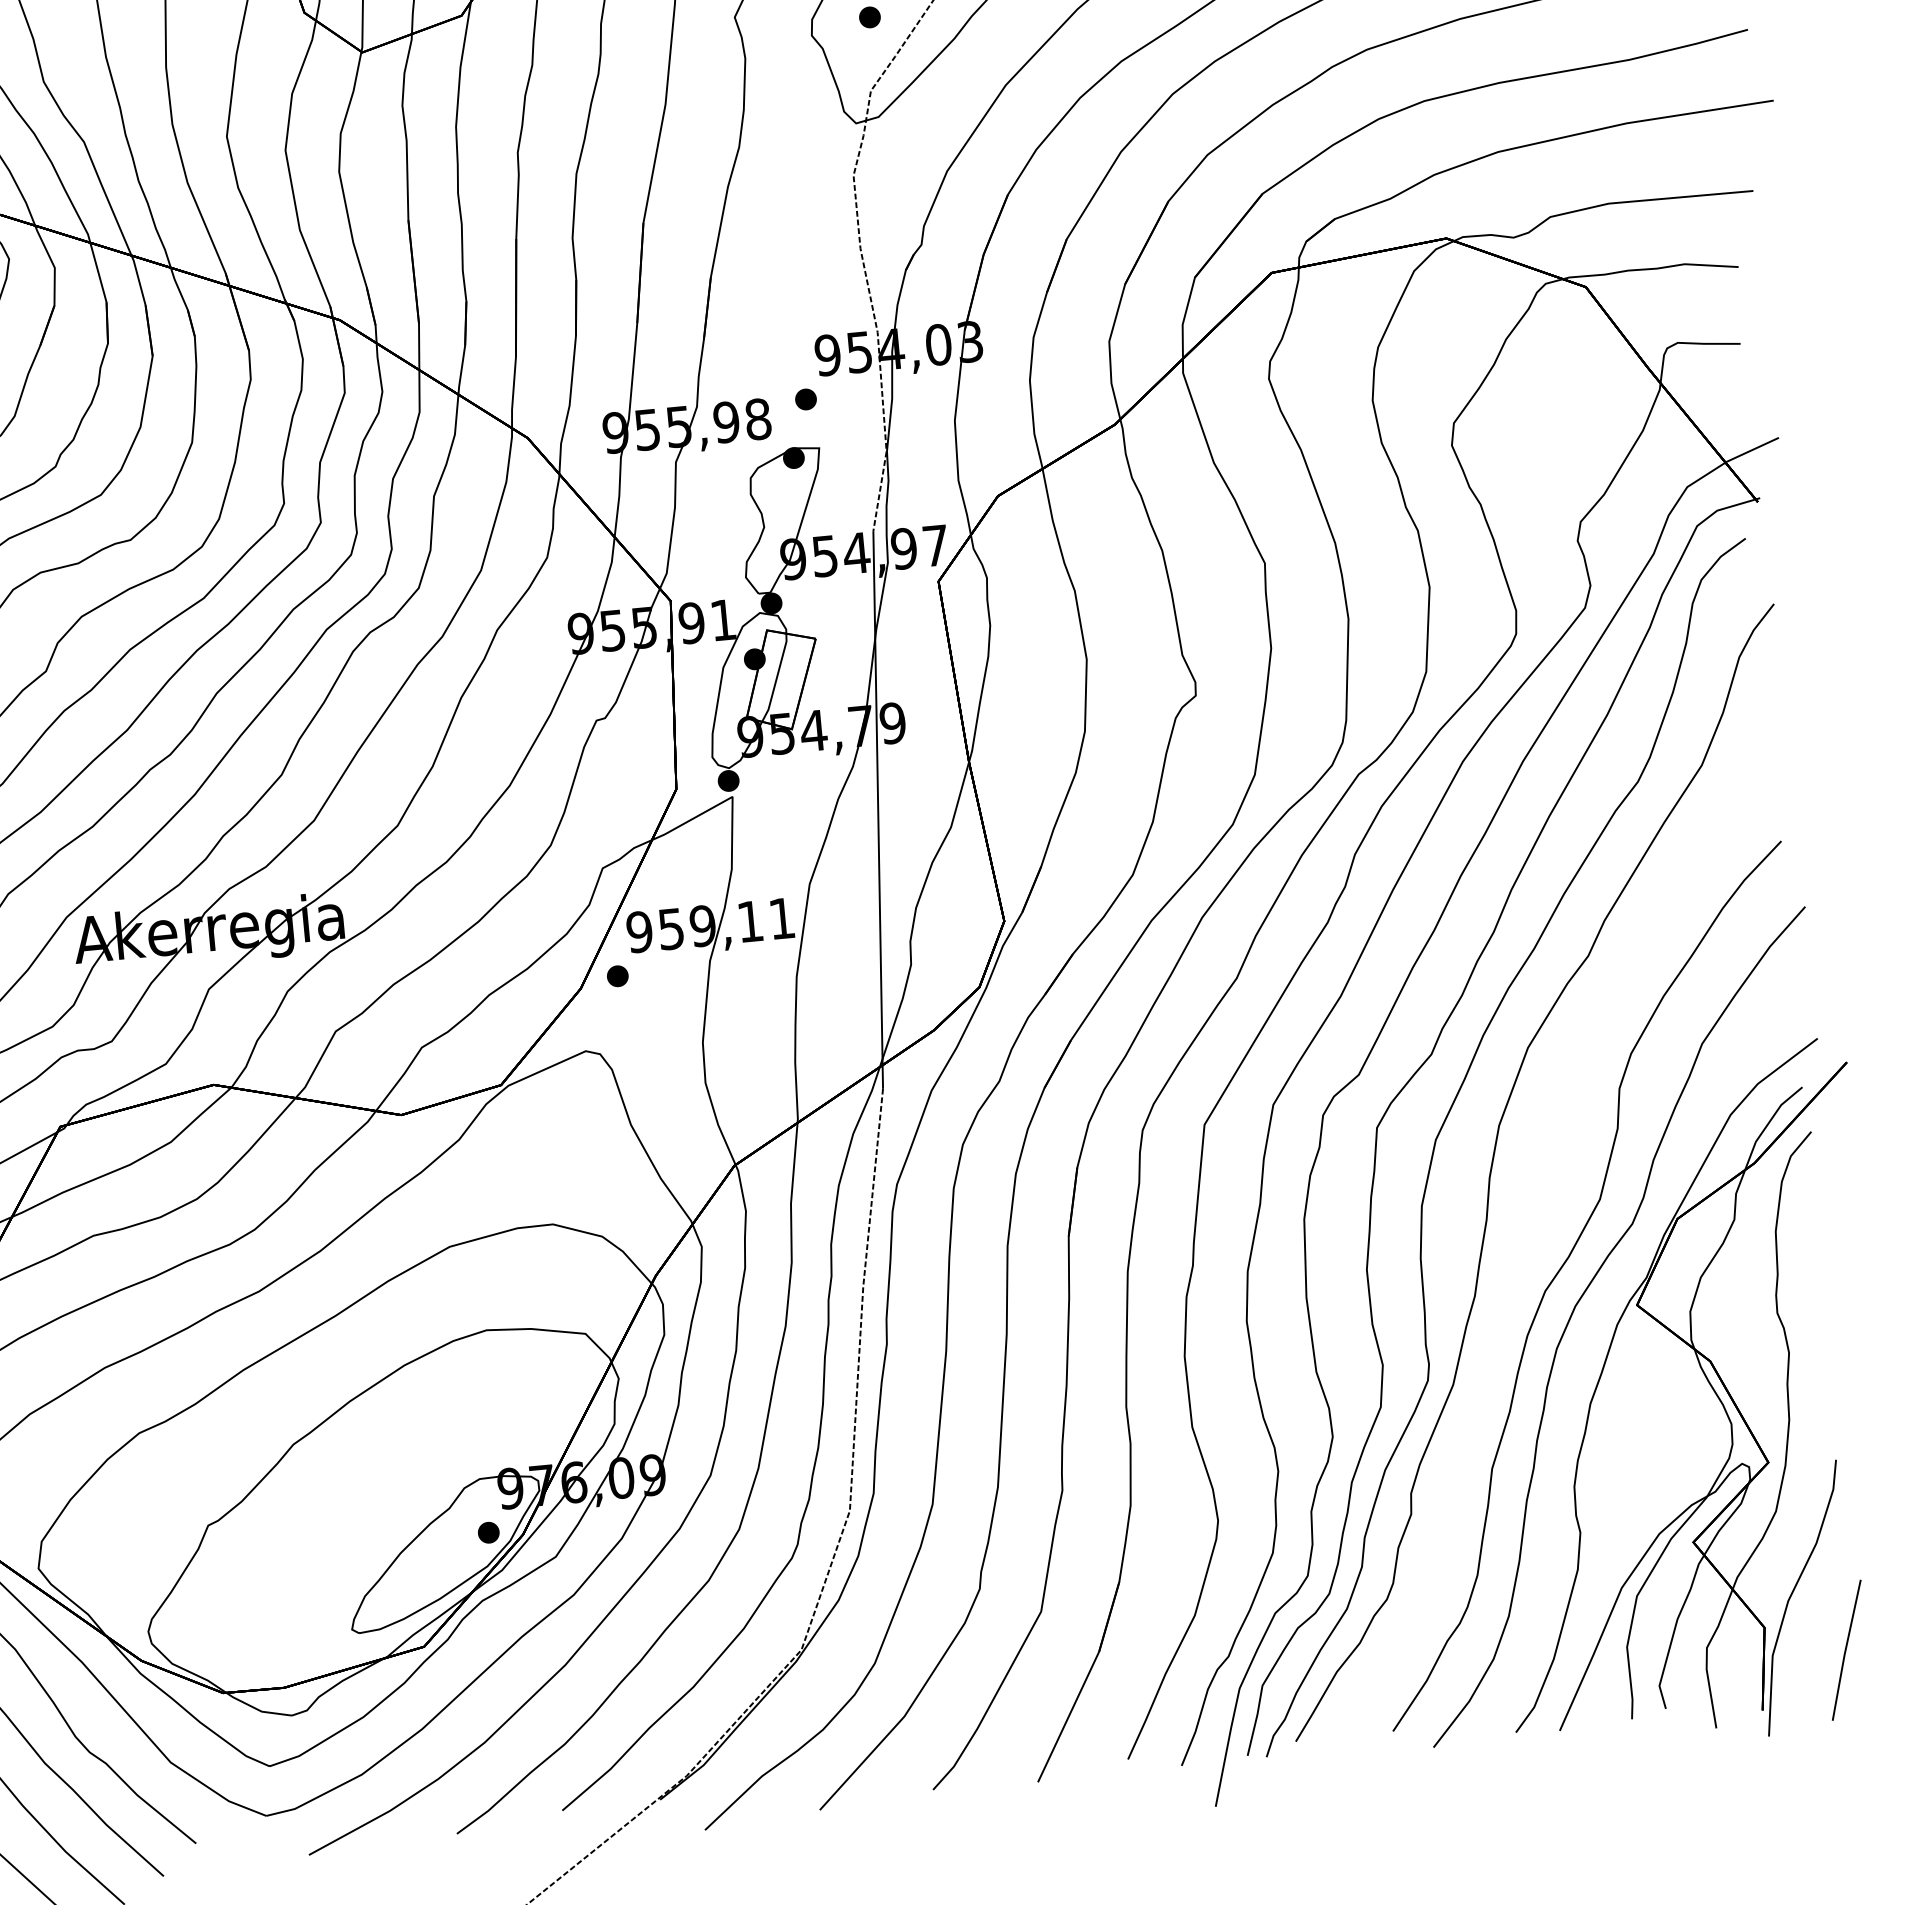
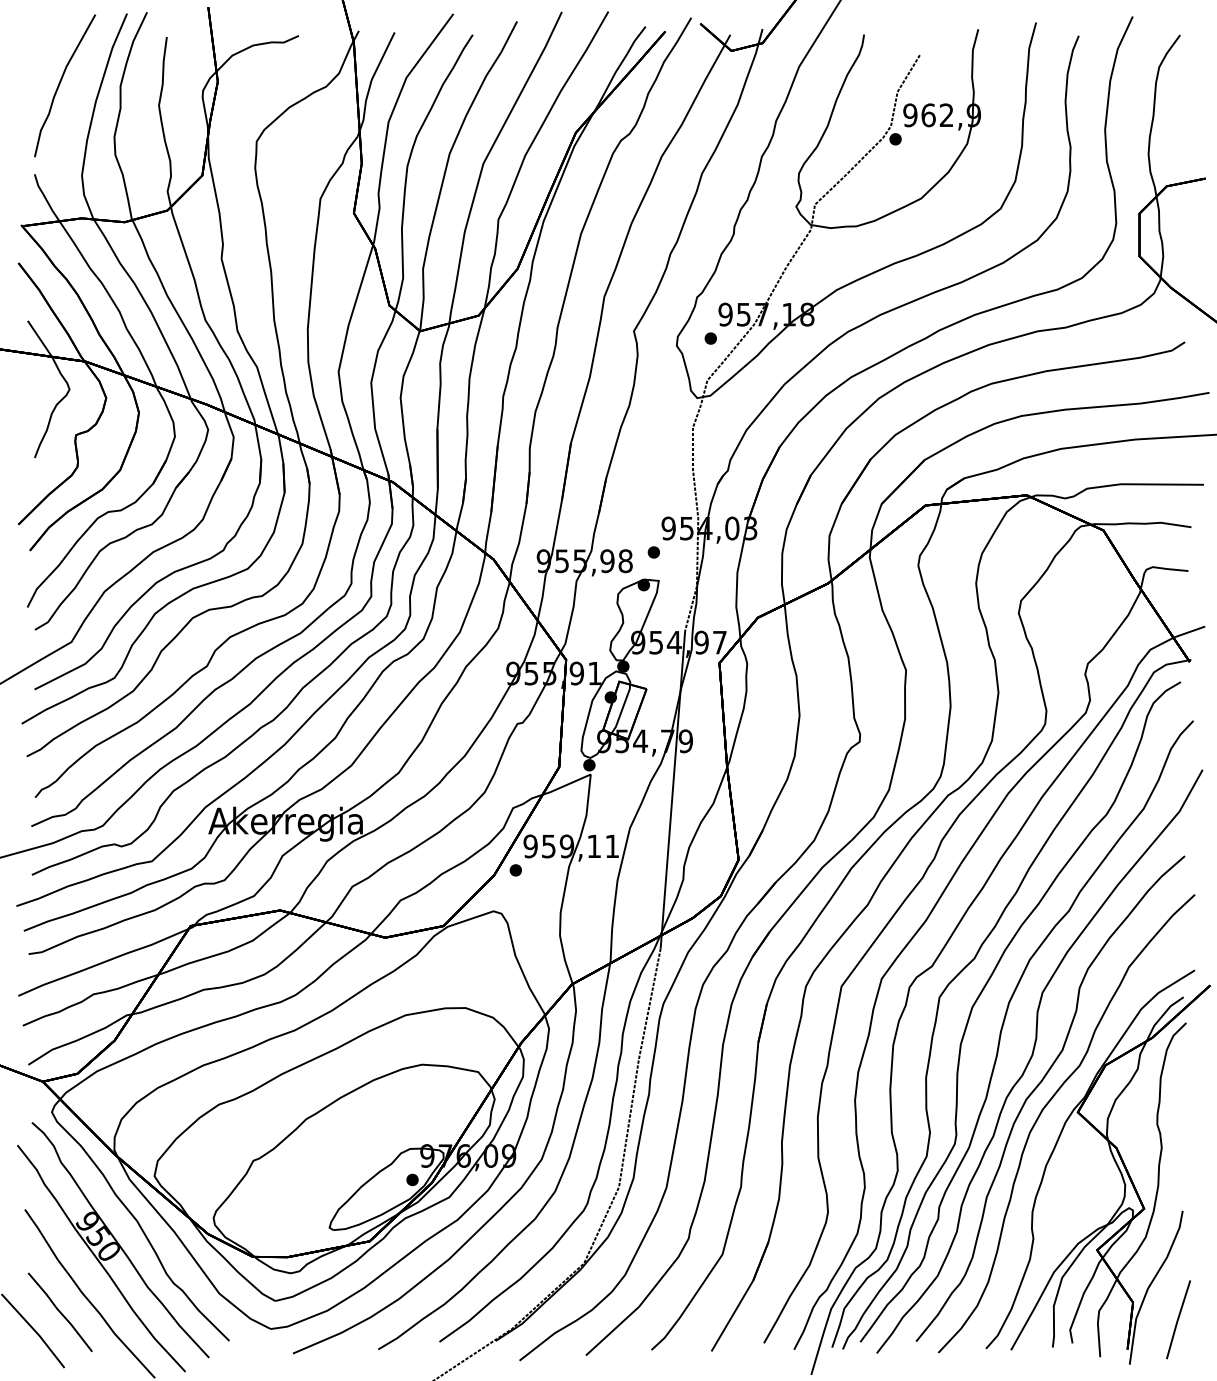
curve: (1548, 1217) -> (1032, 1057), added

